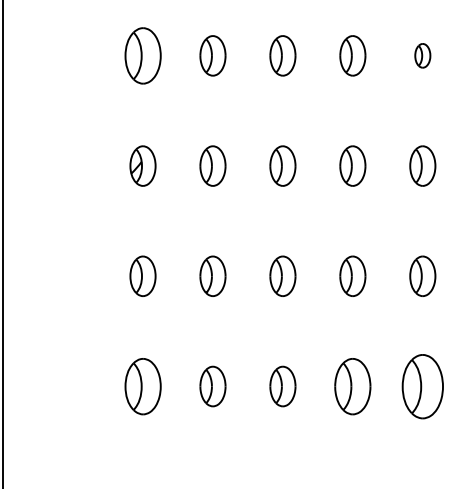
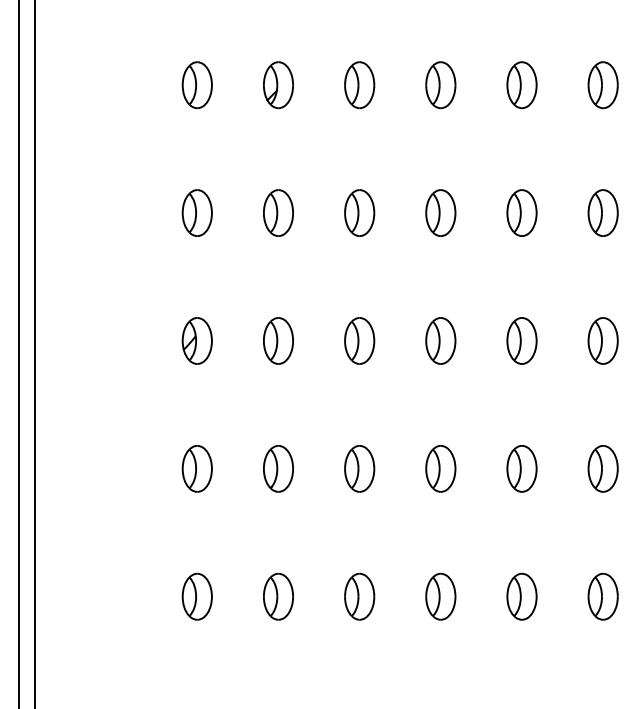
part: (142, 55) -> (196, 212), size x0.71
part: (422, 55) -> (521, 212), size x1.67
part: (142, 386) -> (196, 596), size x0.71
part: (352, 386) -> (440, 596), size x0.71
part: (422, 386) -> (521, 596), size x0.62

